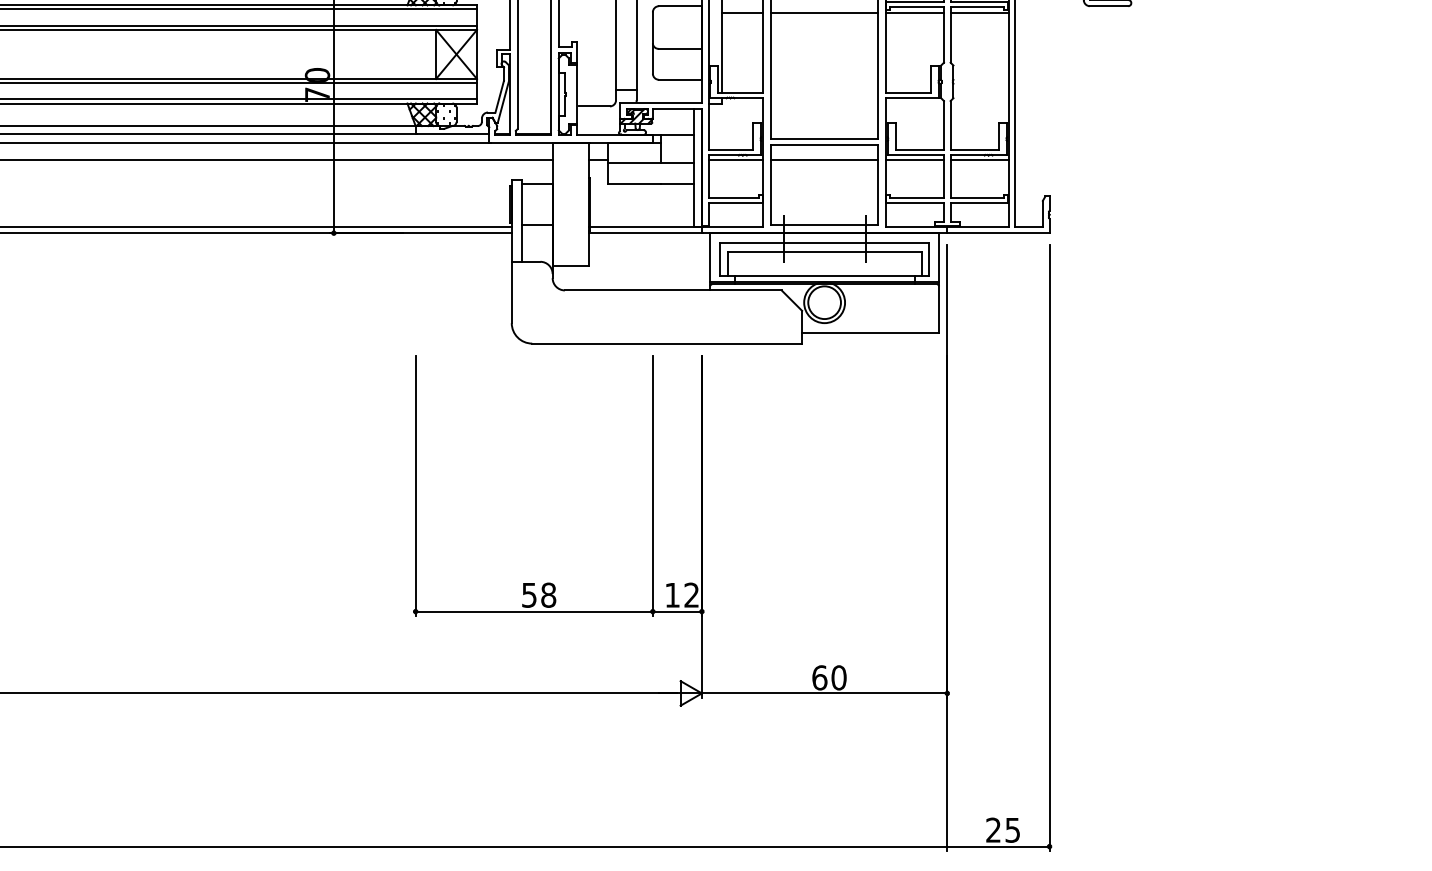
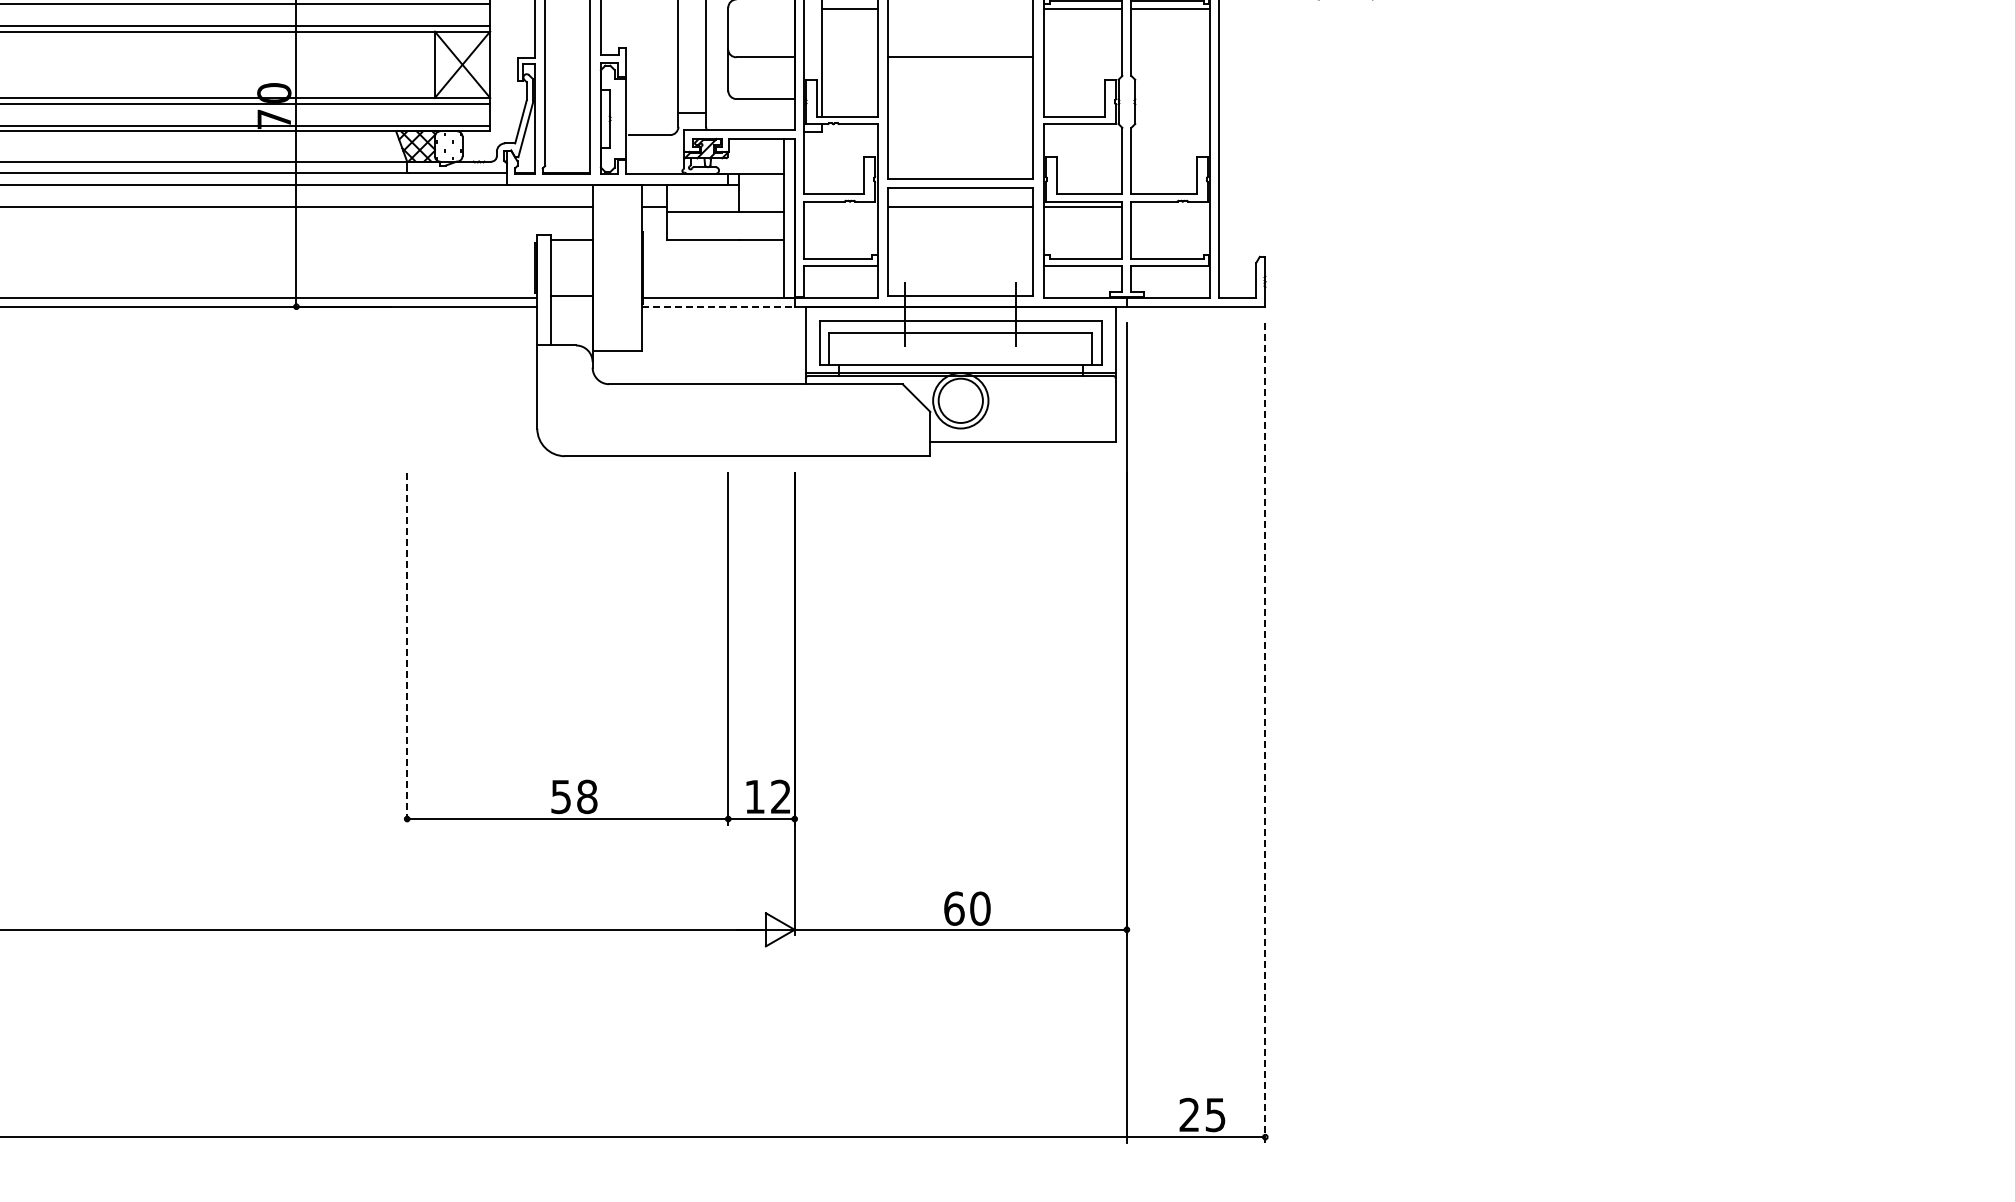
line: (824, 12) -> (960, 56), moved
line: (735, 159) -> (840, 207), removed
line: (979, 159) -> (1170, 207), removed
line: (646, 233) -> (719, 306), solid -> dashed
line: (415, 485) -> (407, 648), solid -> dashed
line: (1049, 548) -> (1265, 733), solid -> dashed

